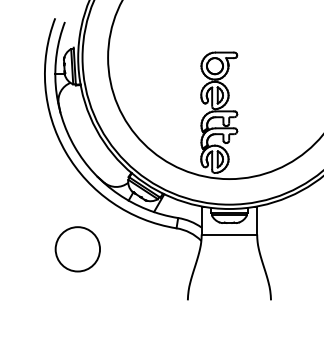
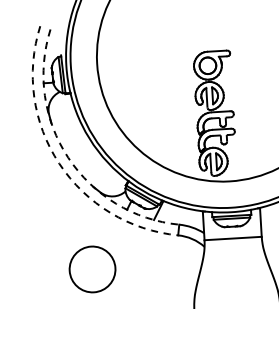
arc: (74, 147) -> (68, 158), solid -> dashed
arc: (65, 152) -> (59, 164), solid -> dashed
circle: (77, 249) -> (92, 269), moved

